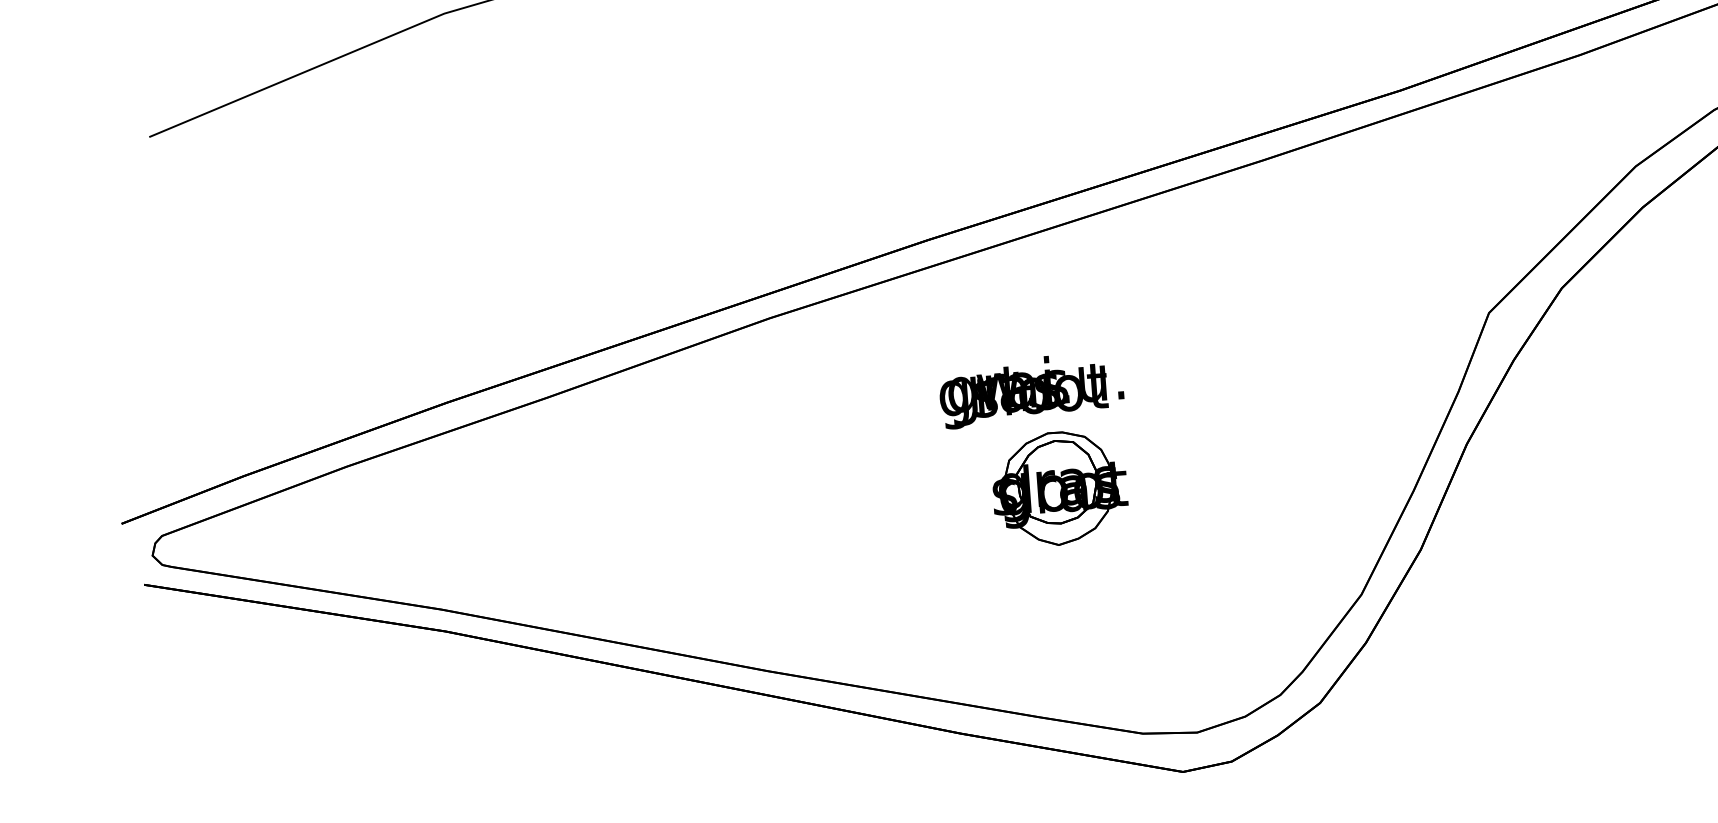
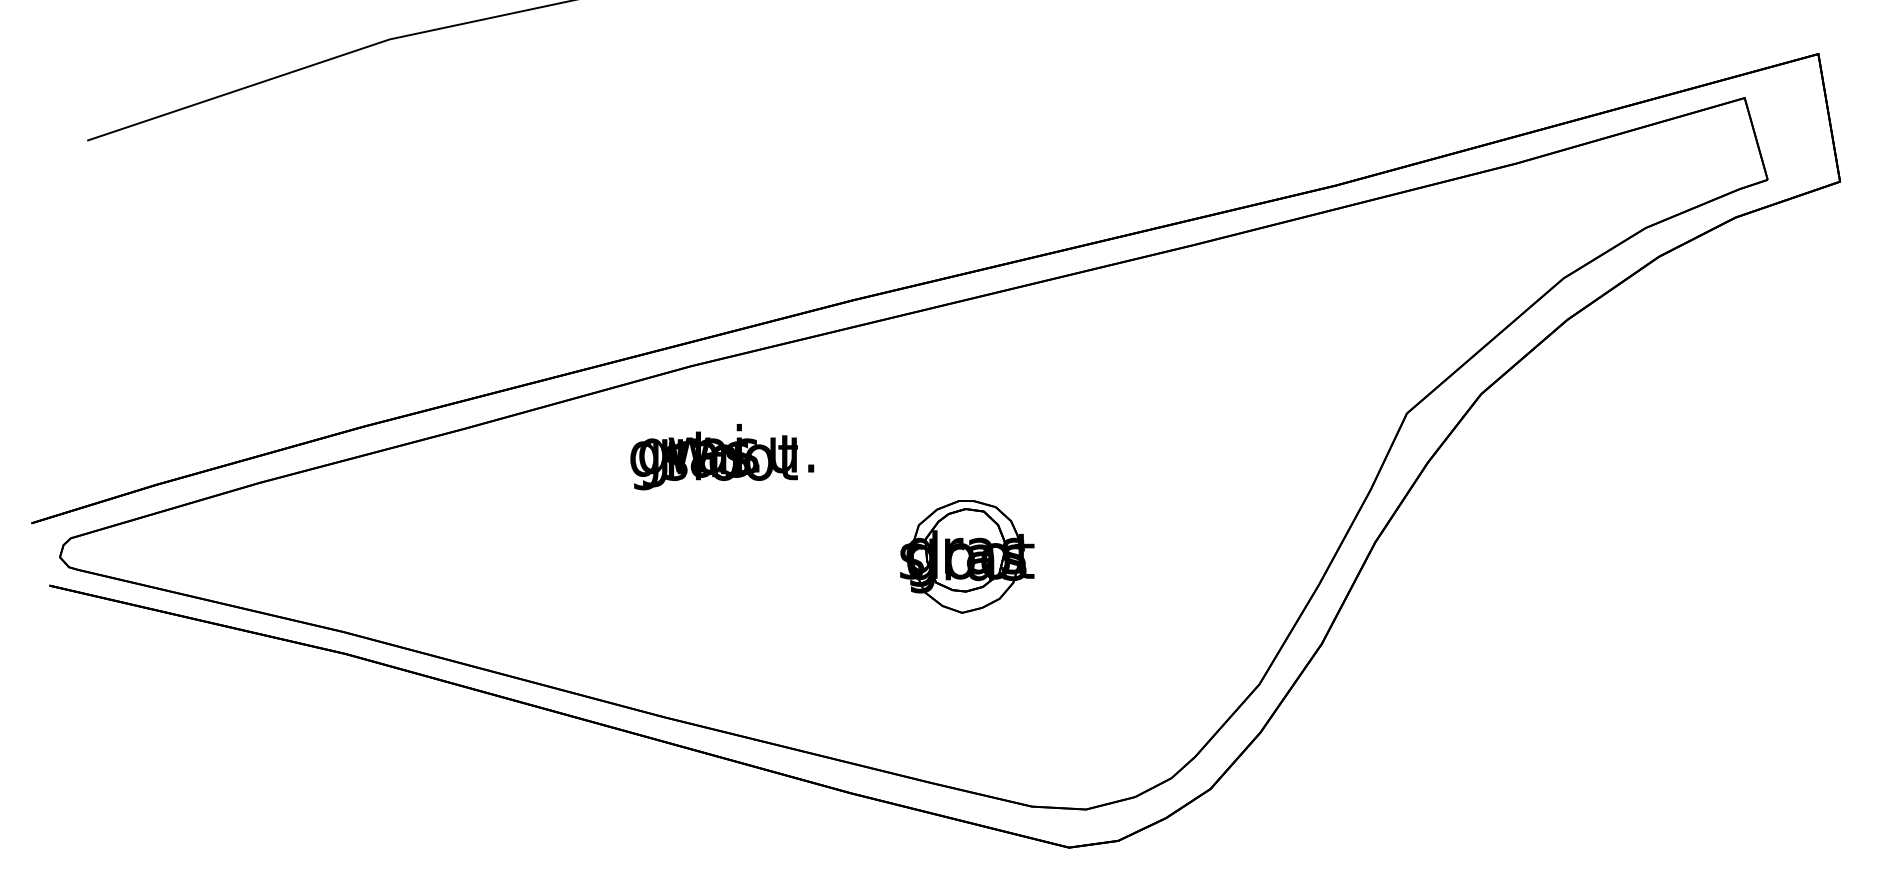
text: (1031, 390) -> (722, 457), moved

